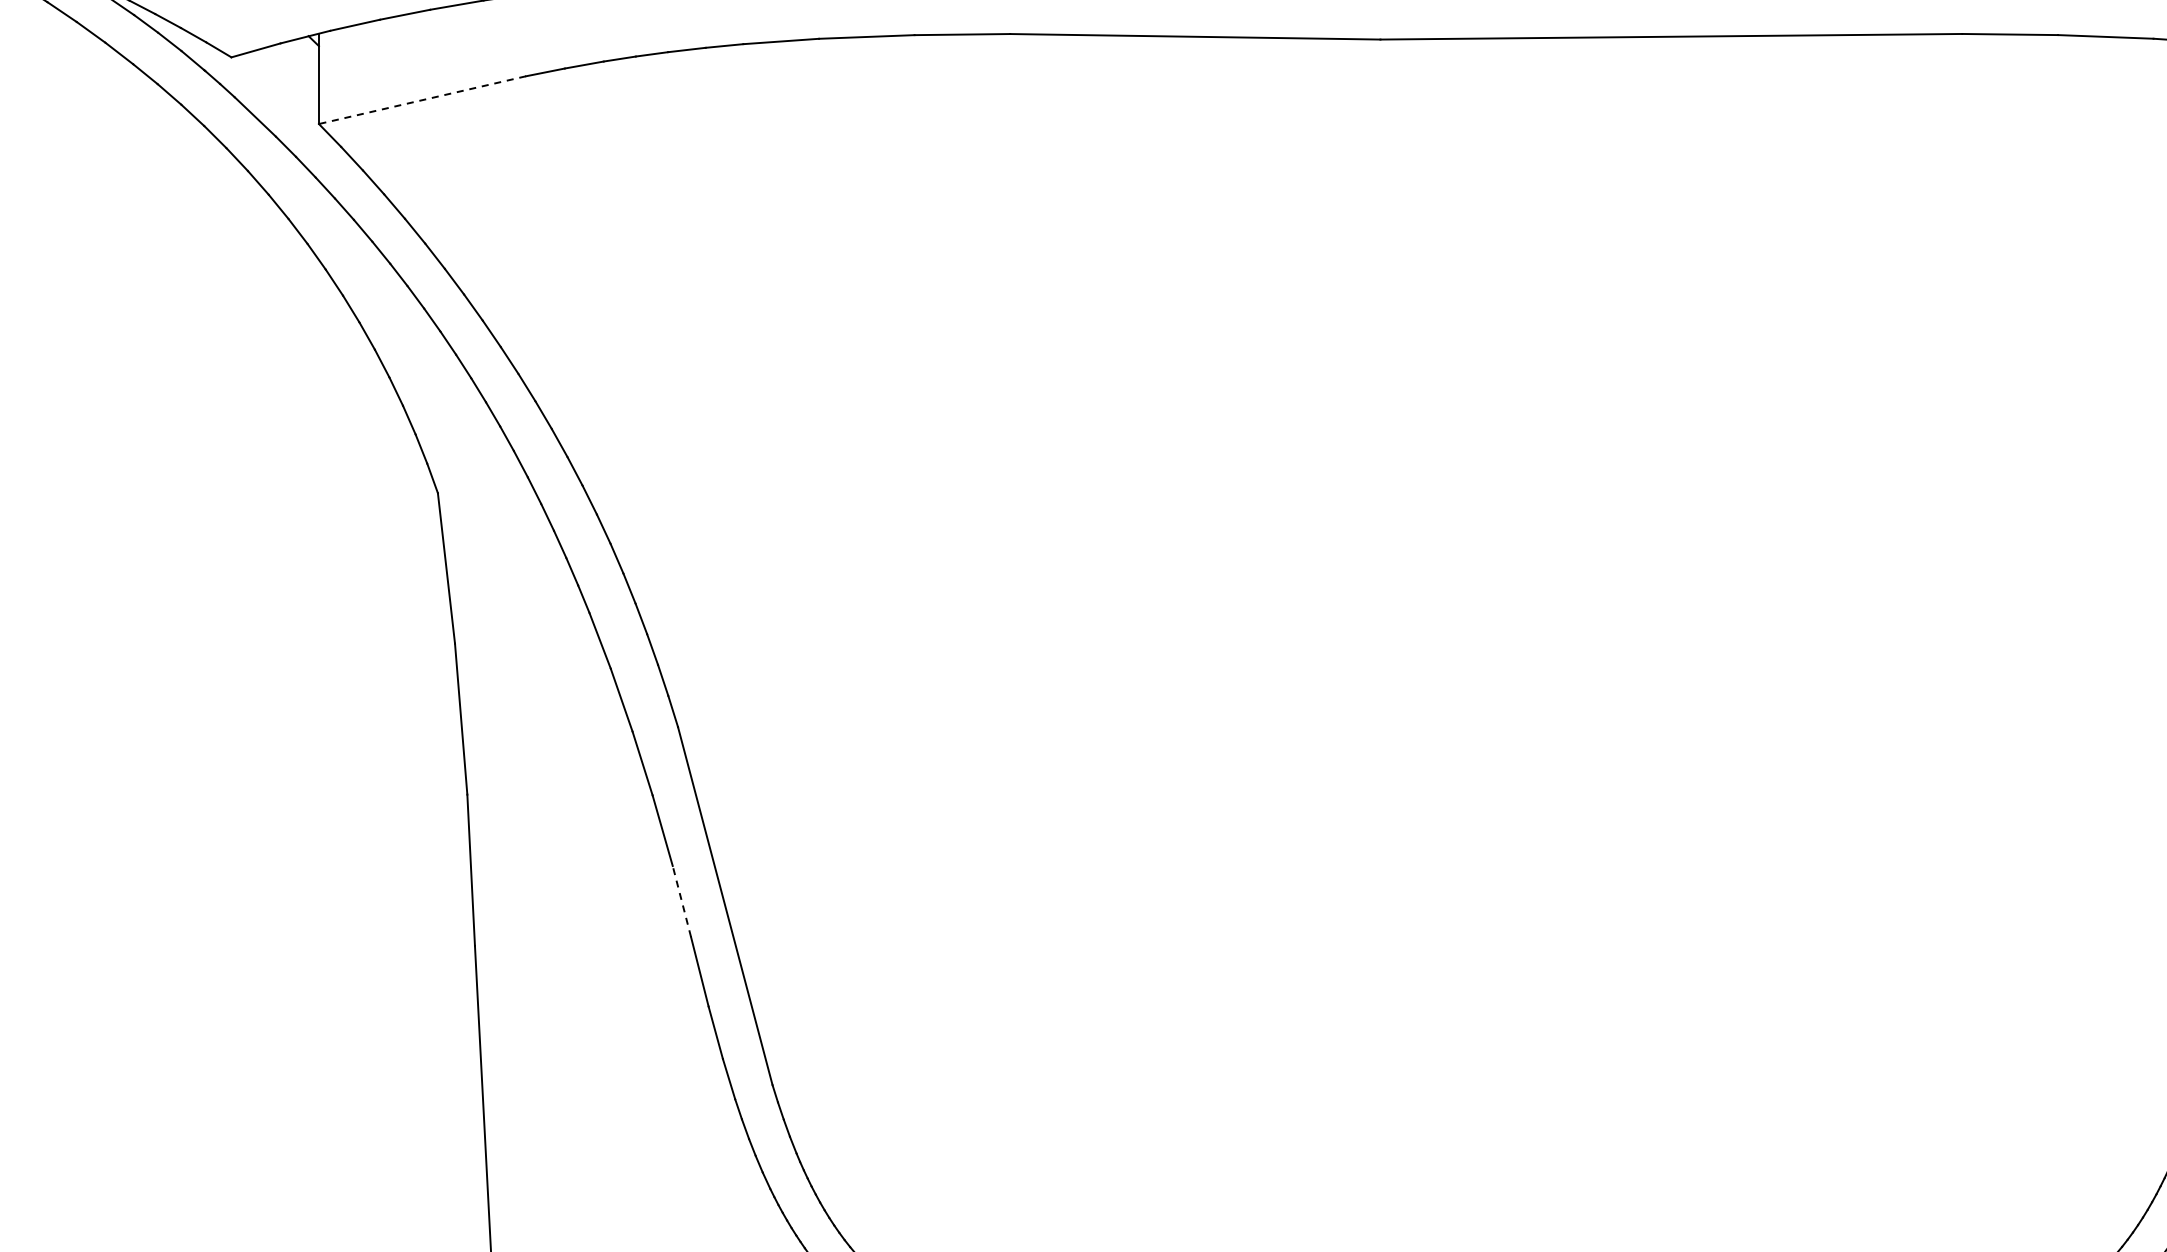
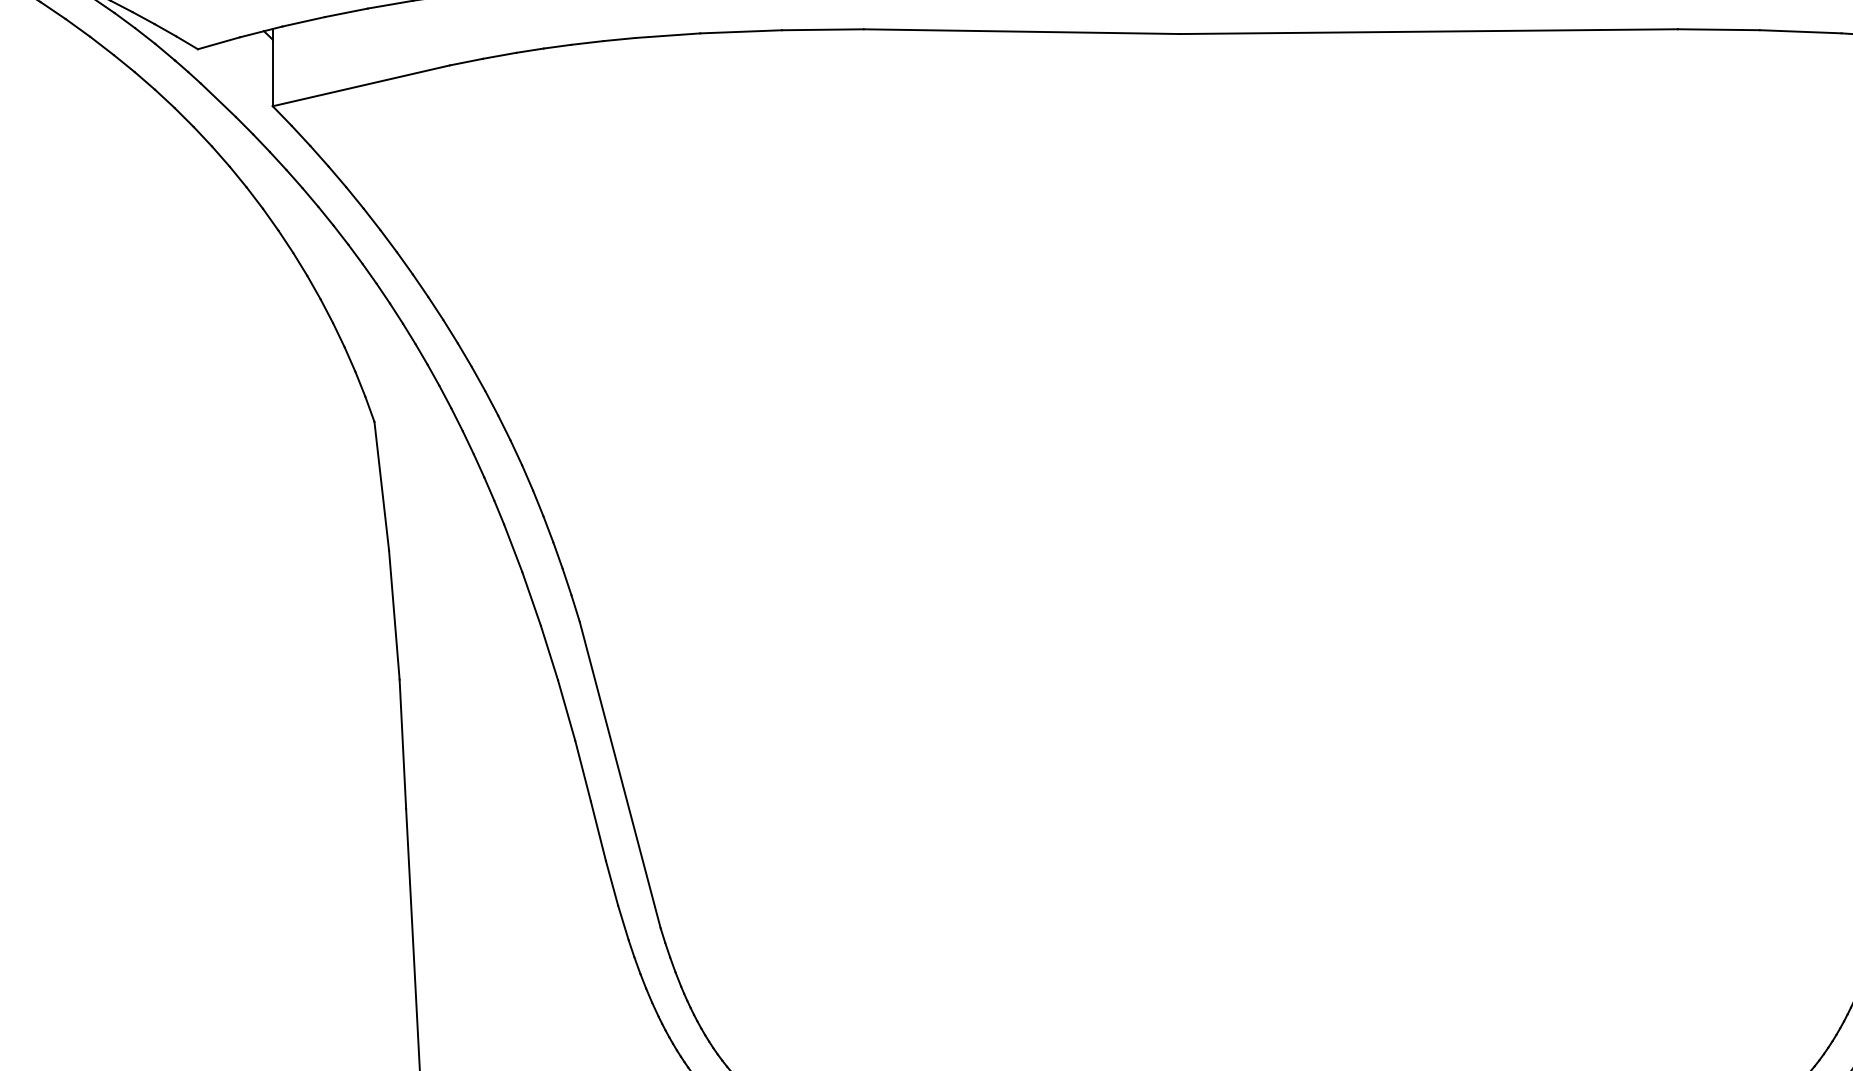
line: (422, 100) -> (361, 86), dashed -> solid
line: (681, 901) -> (582, 771), dashed -> solid

